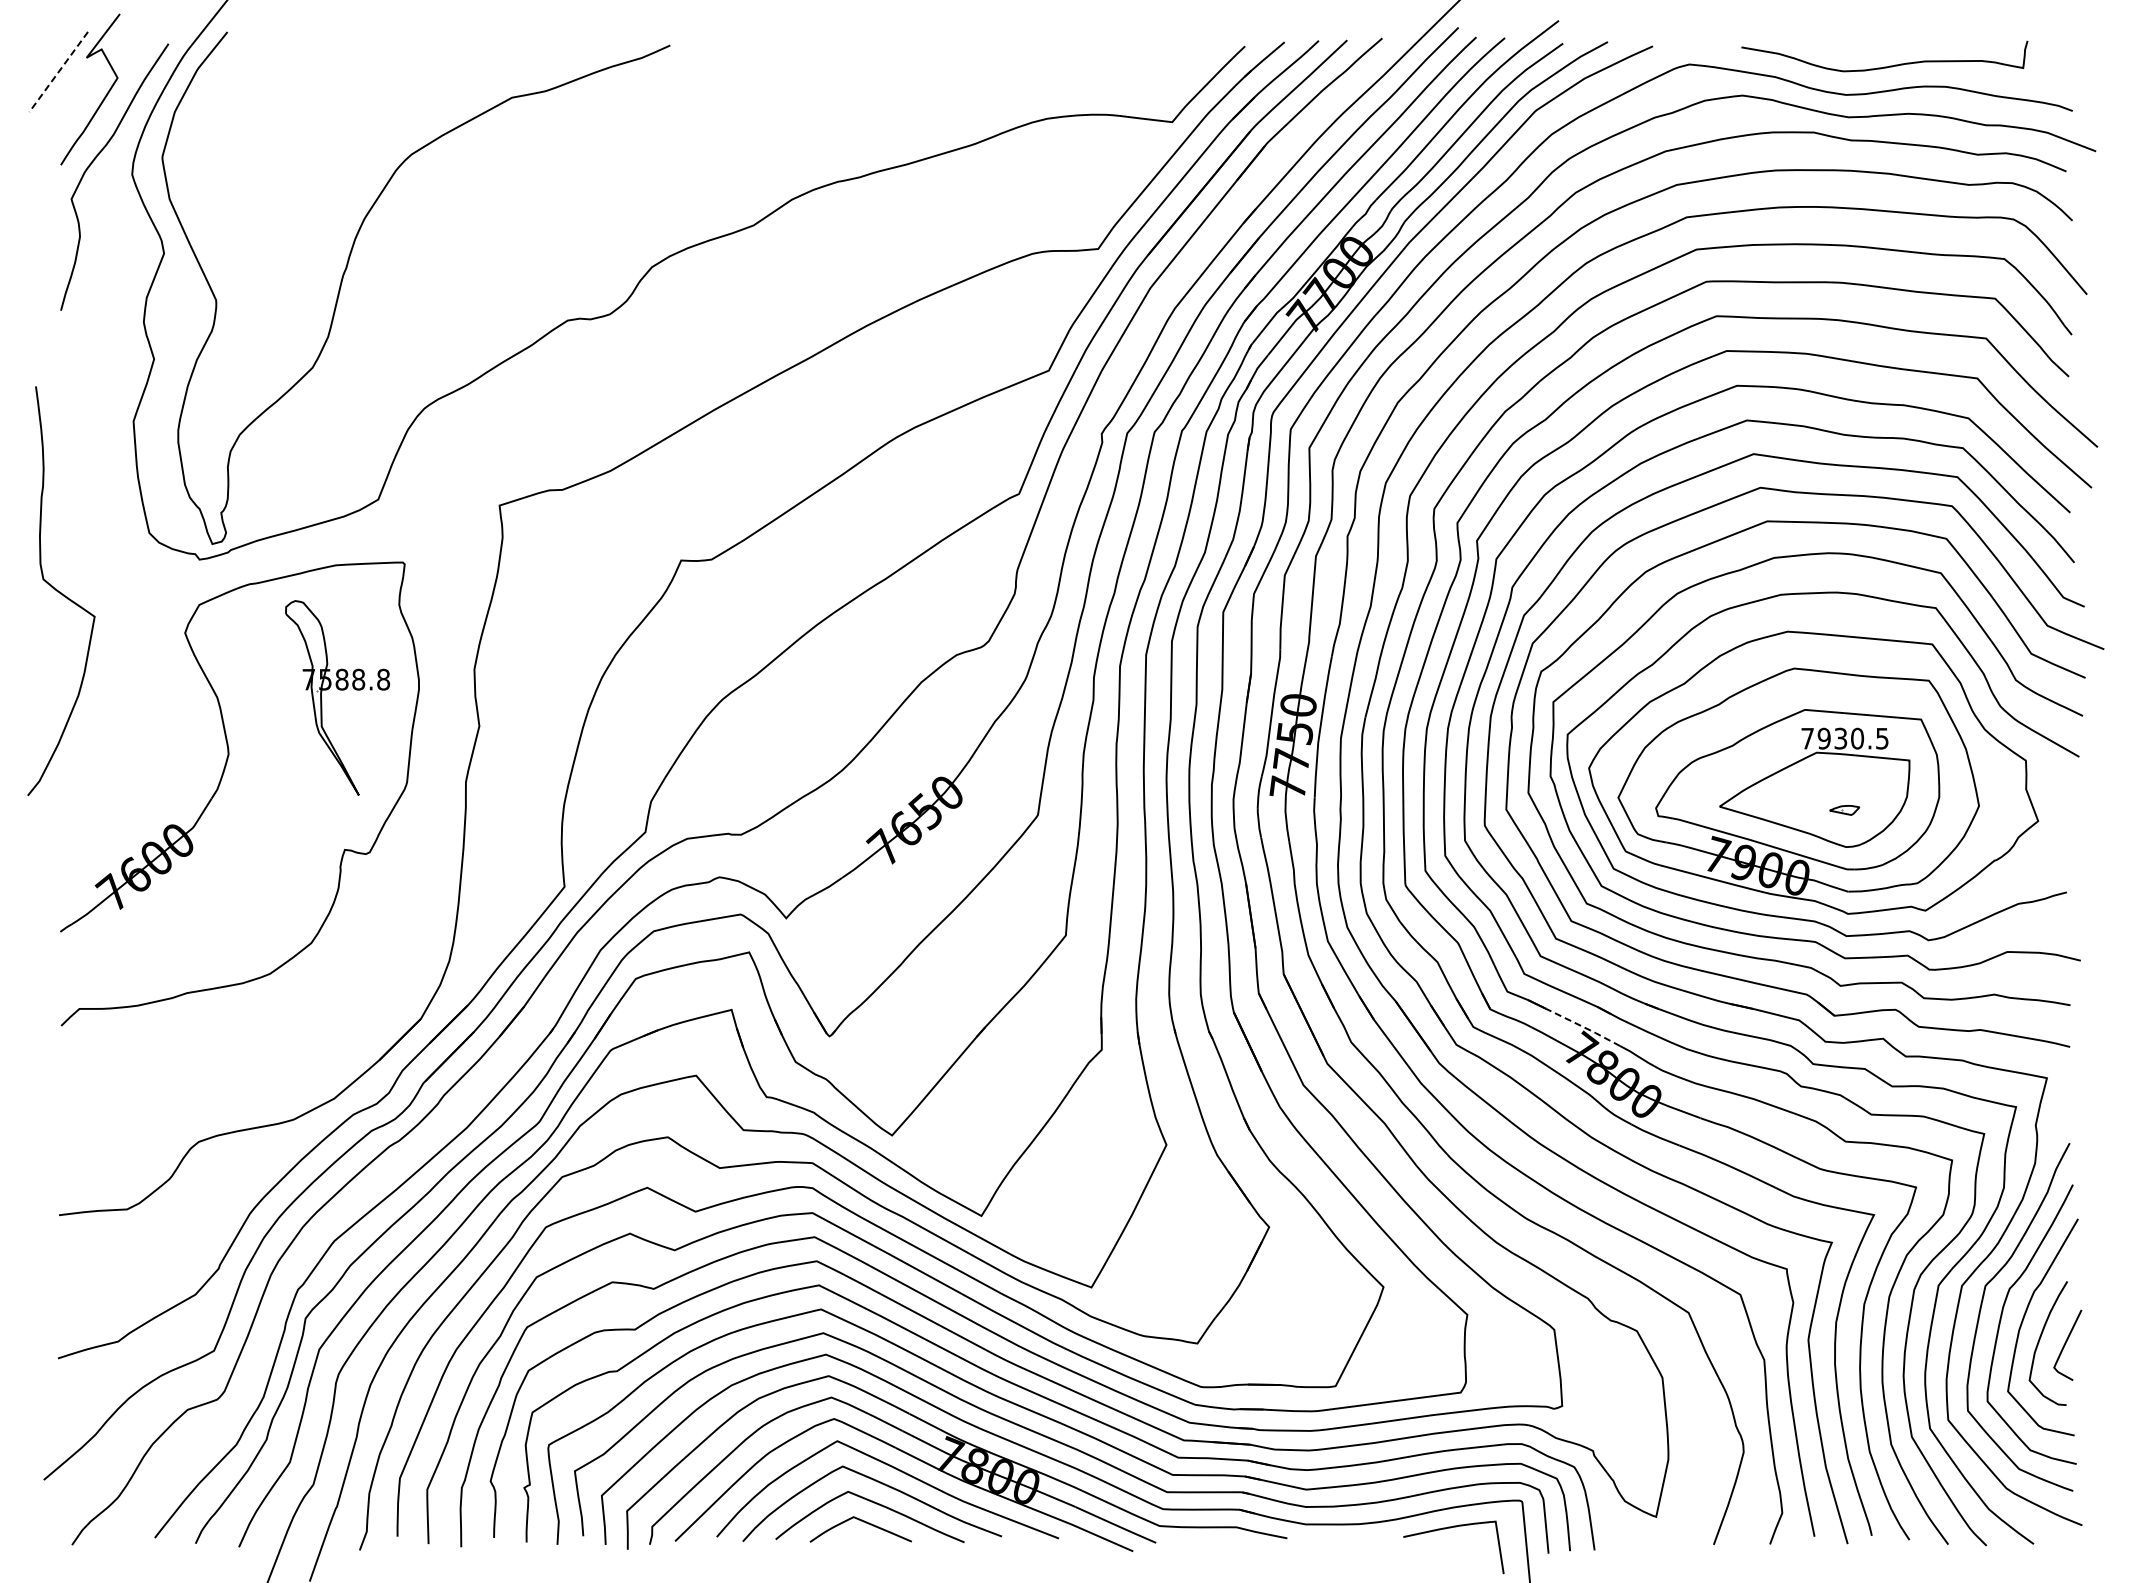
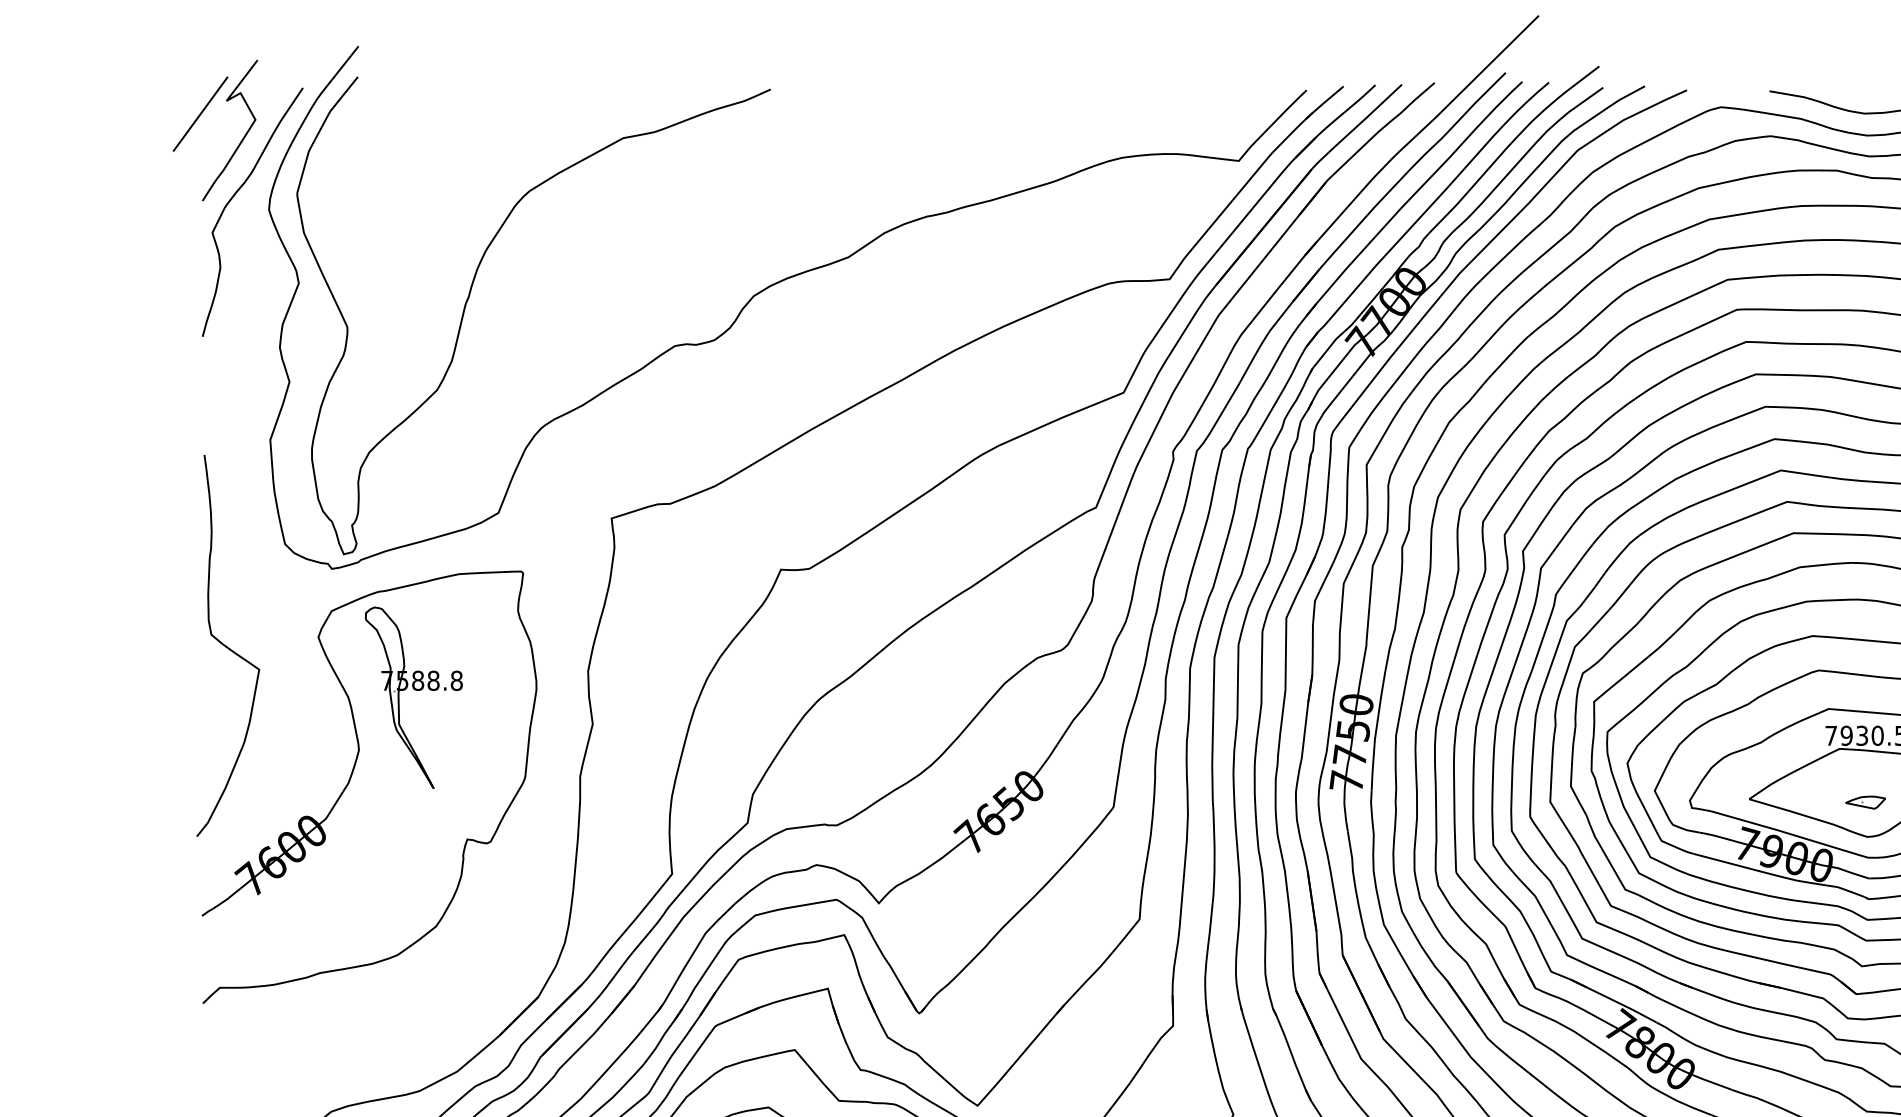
line: (58, 71) -> (200, 113), dashed -> solid
curve: (60, 591) -> (227, 646), moved
part: (339, 690) -> (415, 690), moved
part: (1844, 810) -> (1865, 802), size x1.43
line: (1584, 1027) -> (1623, 1005), dashed -> solid

